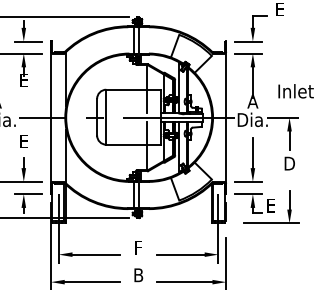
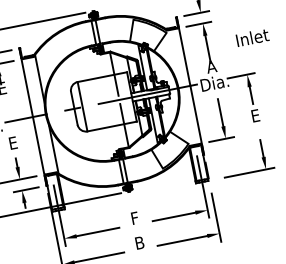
text: (295, 91) -> (252, 37), moved
text: (289, 163) -> (255, 115), D -> E
part: (254, 203) -> (231, 157), removed

